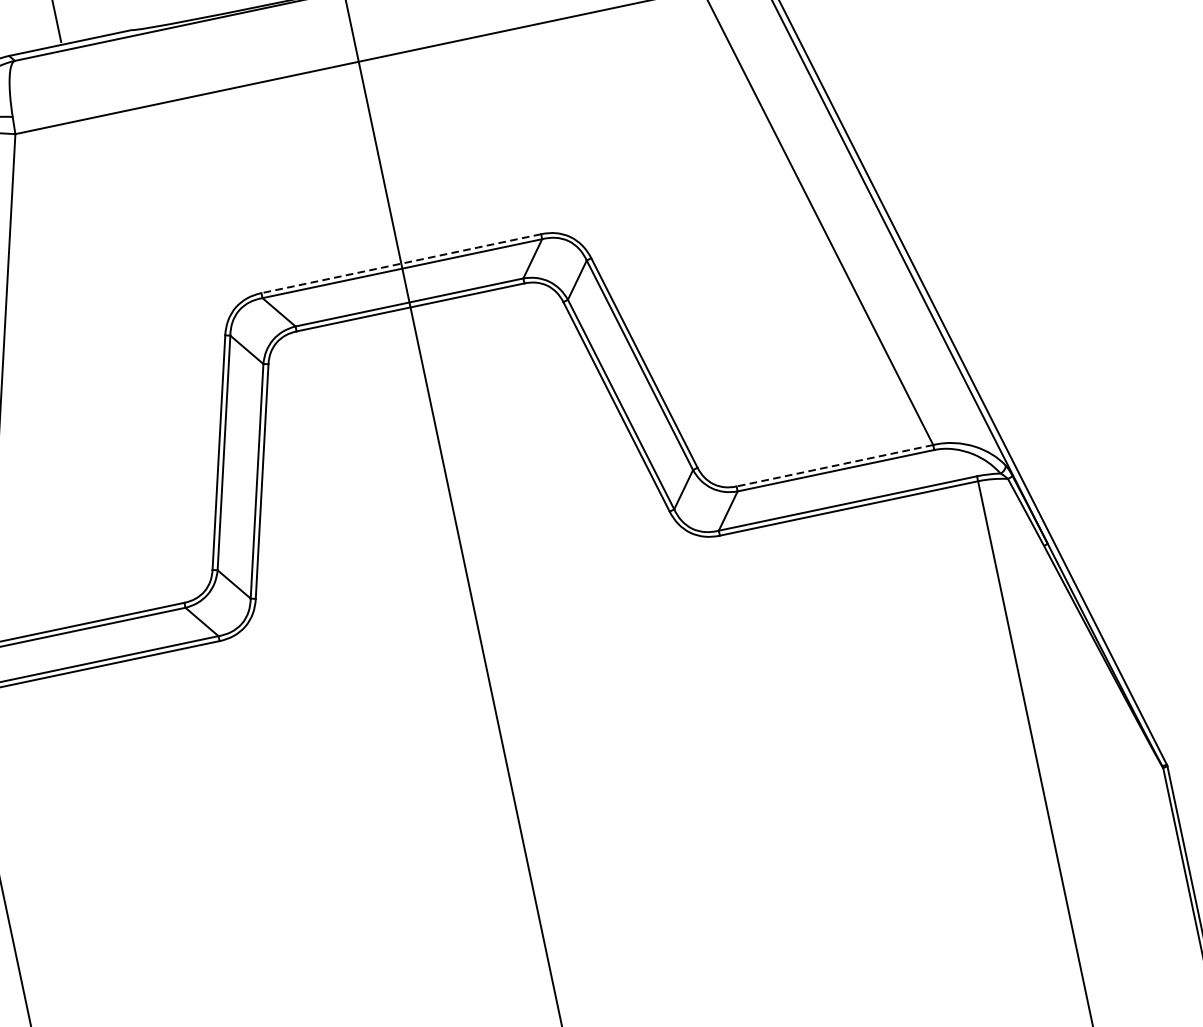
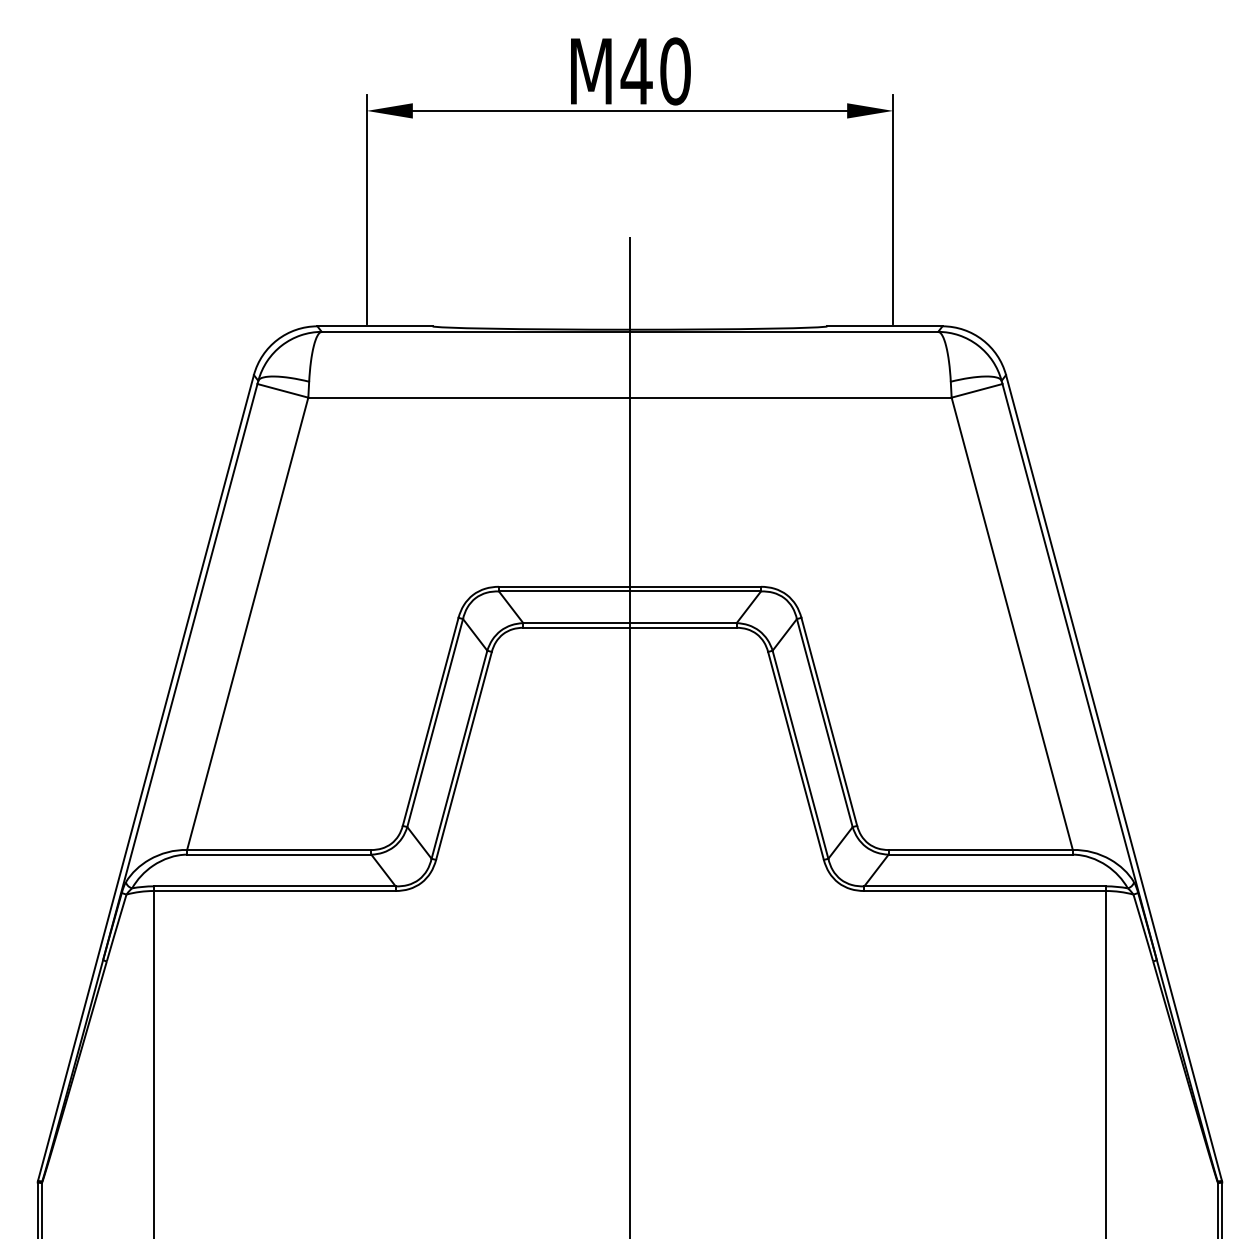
line: (400, 263) -> (629, 586), dashed -> solid
line: (834, 466) -> (980, 850), dashed -> solid

